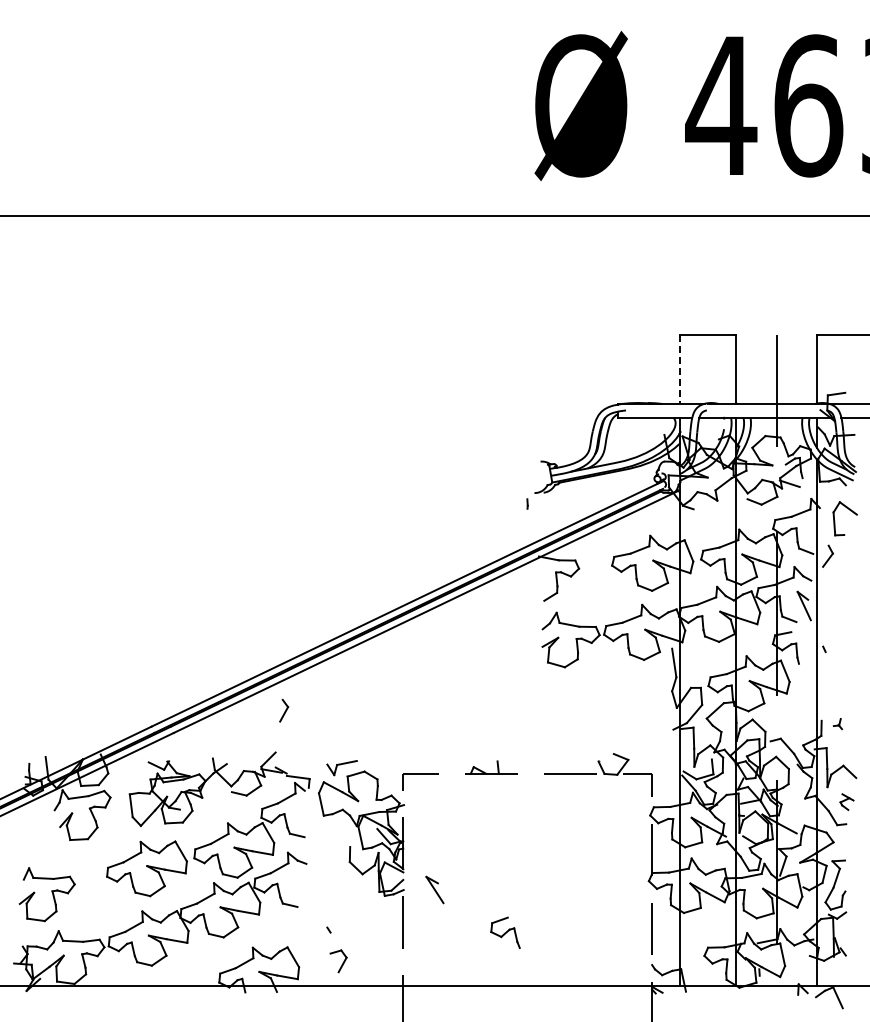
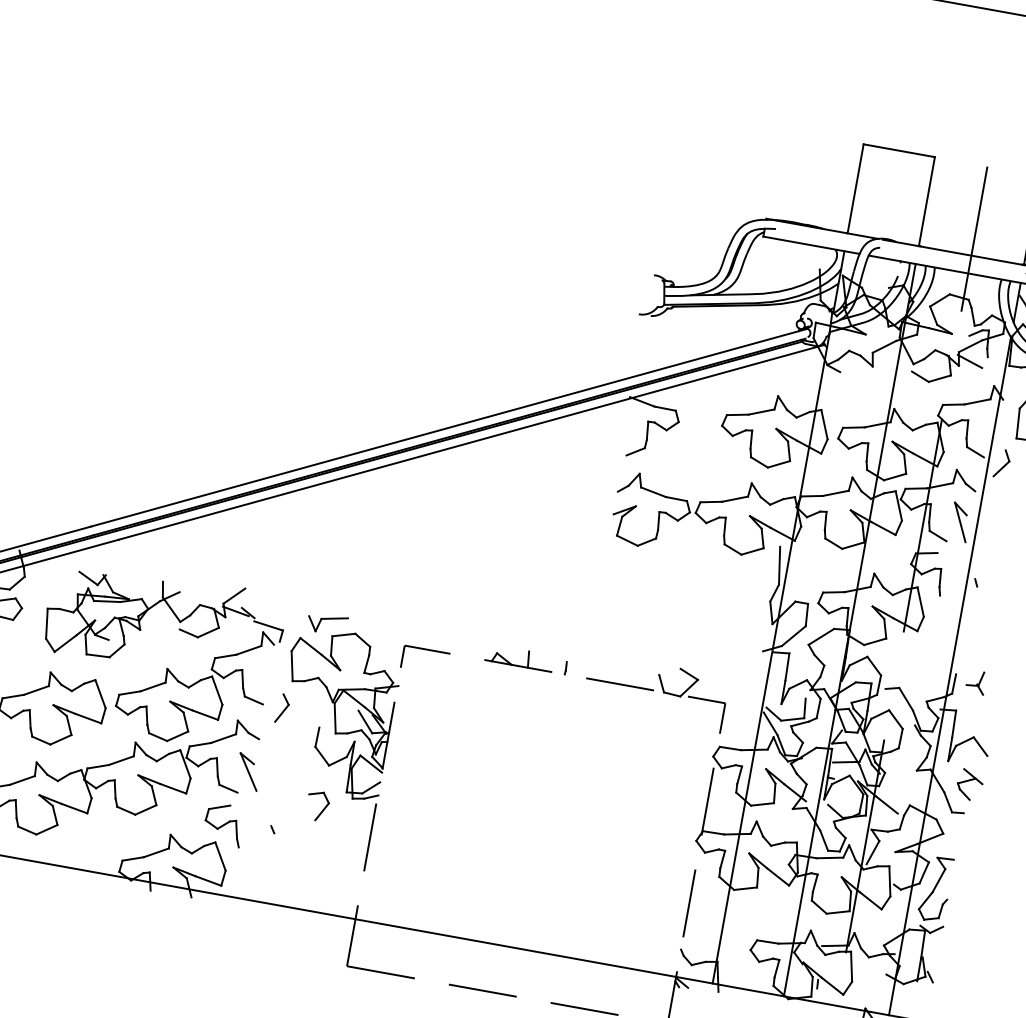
line: (680, 369) -> (855, 188), dashed -> solid
line: (527, 503) -> (566, 667), moved
part: (284, 710) -> (283, 708), moved
part: (837, 723) -> (975, 681), size x1.67
part: (846, 801) -> (969, 784), size x1.43
part: (434, 889) -> (248, 771), moved
part: (505, 932) -> (223, 824), moved
part: (338, 961) -> (317, 806), moved

